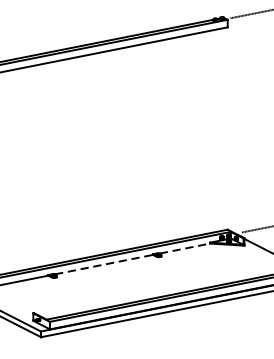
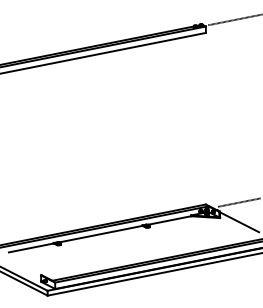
line: (184, 248) -> (169, 220), dashed -> solid
line: (104, 265) -> (101, 234), dashed -> solid

